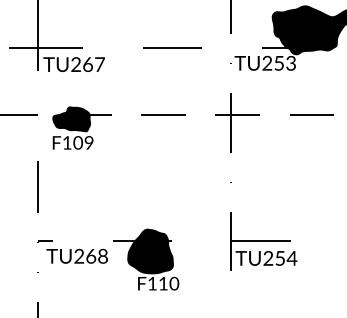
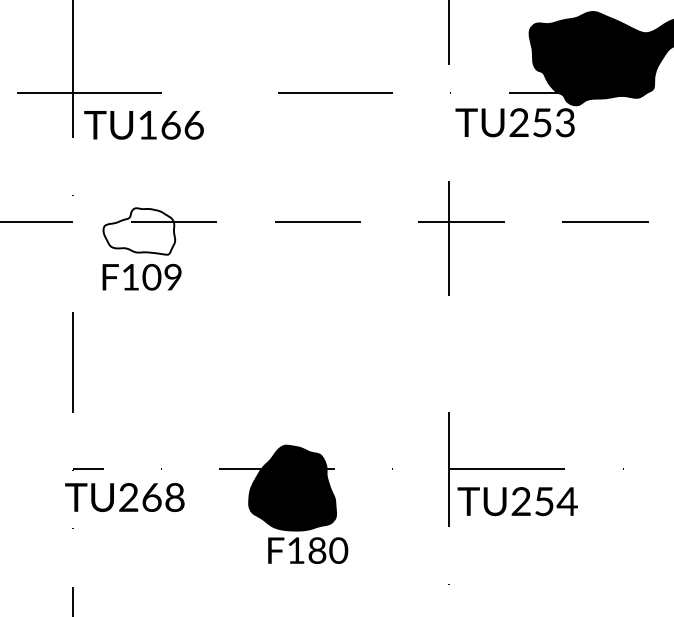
text: (87, 64) -> (170, 124), TU267 -> TU166
fill: (71, 119) -> (138, 231), removed
text: (76, 255) -> (123, 495), moved
text: (163, 283) -> (317, 550), F110 -> F180

